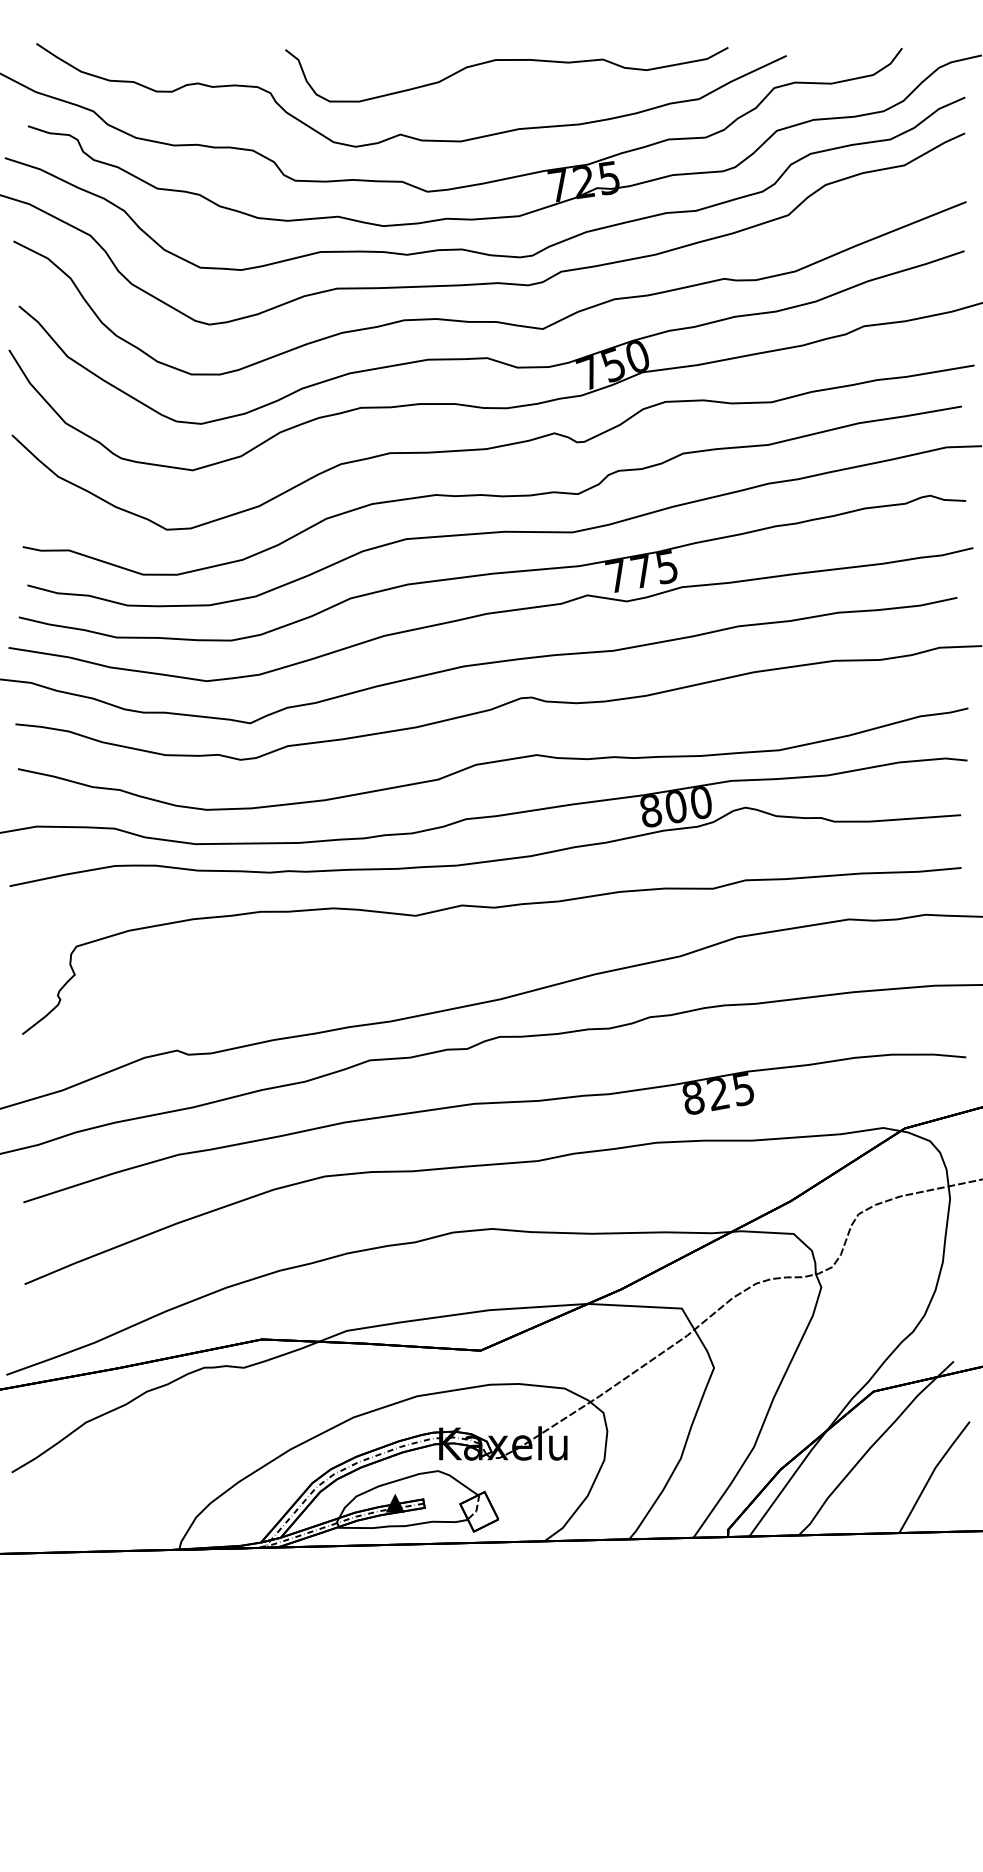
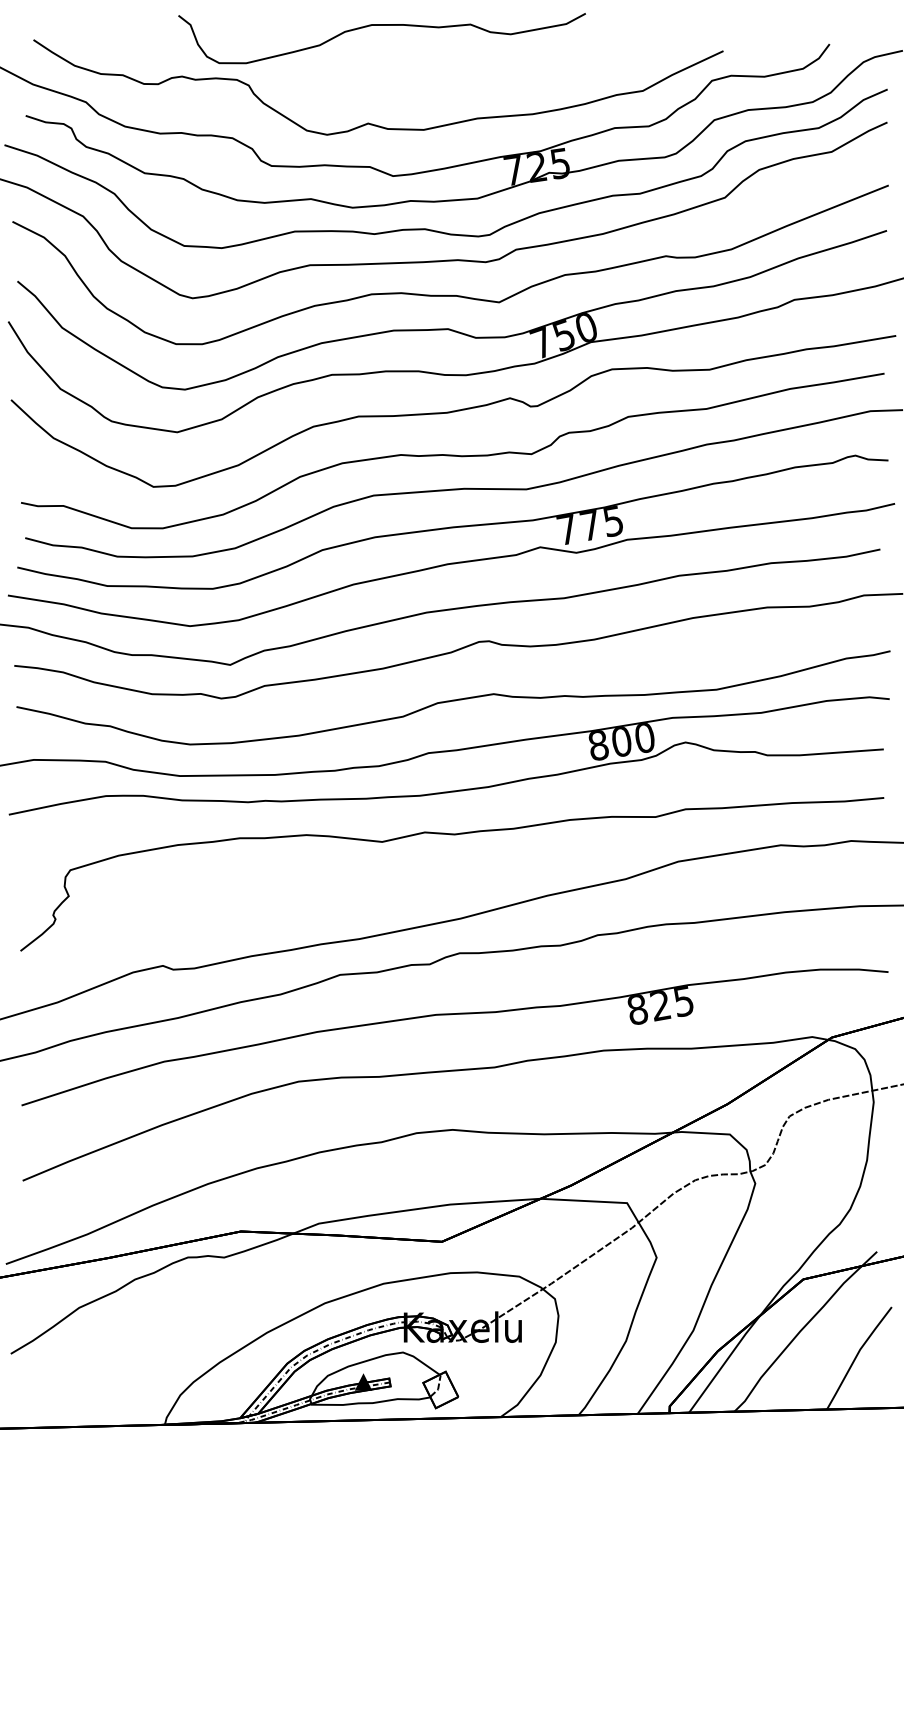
curve: (506, 60) -> (381, 25), moved

